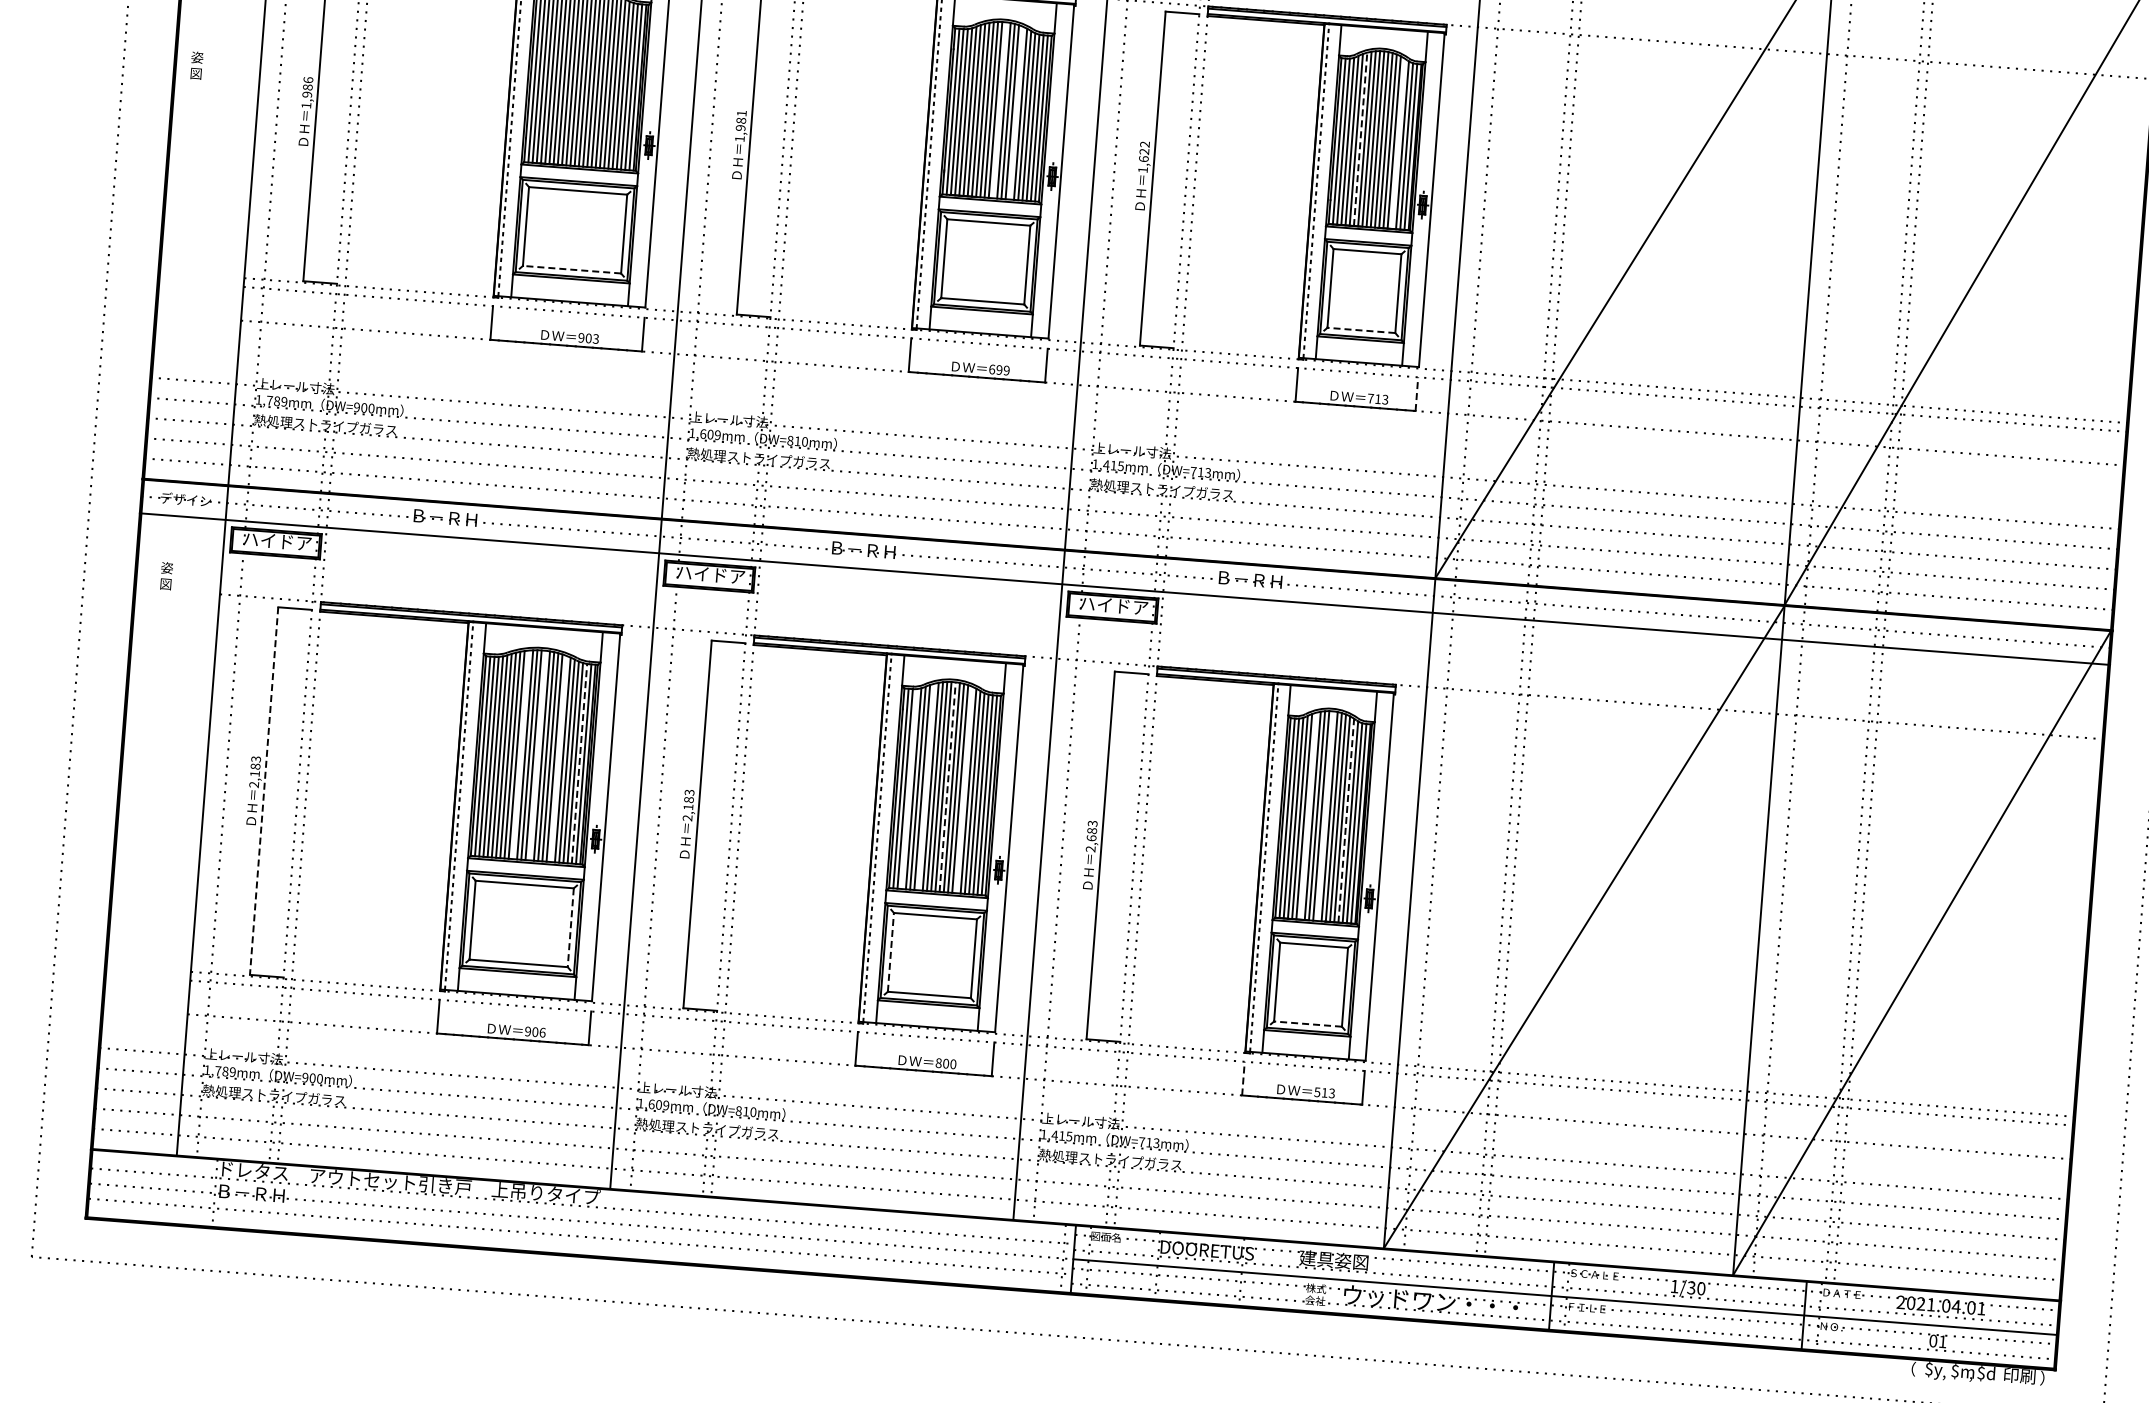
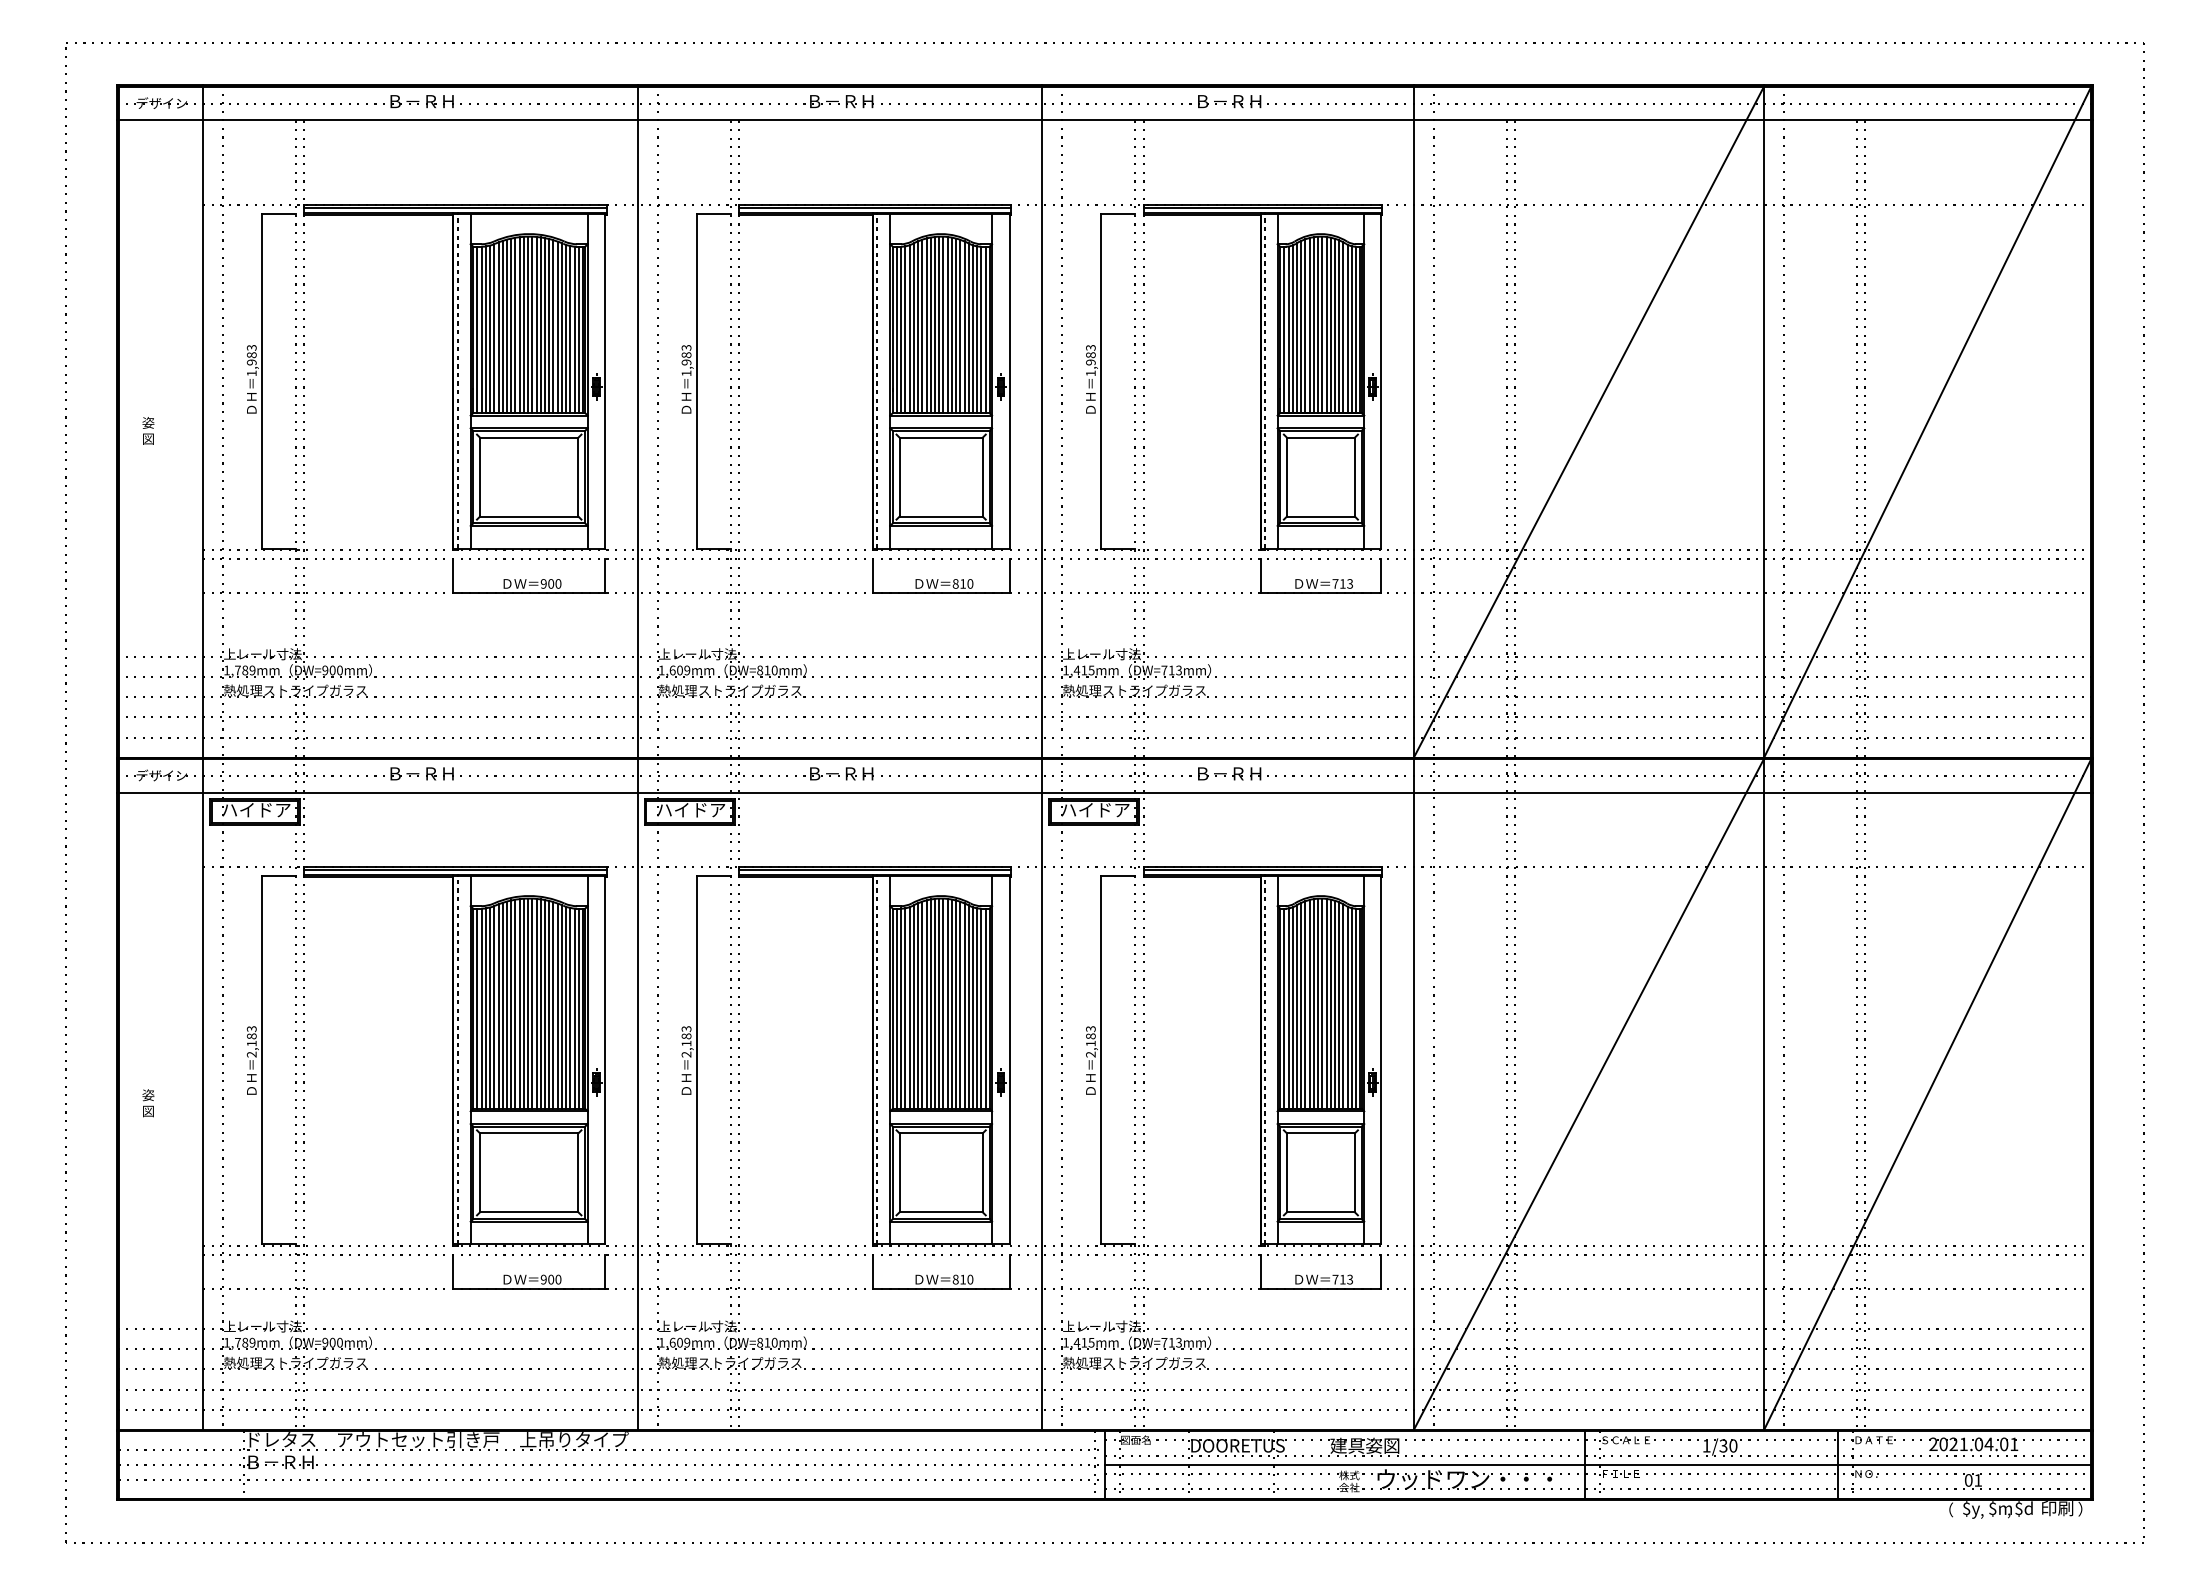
text: (196, 65) -> (148, 430), moved
text: (308, 79) -> (251, 347), 1,986 -> 1,983
line: (999, 109) -> (943, 324), added
text: (741, 113) -> (686, 347), 1,981 -> 1,983
line: (1016, 113) -> (960, 326), added
line: (1360, 139) -> (1305, 326), dashed -> solid
line: (1398, 143) -> (1343, 327), added
text: (1144, 151) -> (1090, 354), 1,622 -> 1,983
line: (571, 269) -> (528, 516), dashed -> solid
line: (1360, 330) -> (1320, 516), dashed -> solid
text: (596, 338) -> (558, 583), 903 -> 900
text: (998, 369) -> (962, 583), 699 -> 810
line: (1417, 393) -> (1381, 575), dashed -> solid
text: (166, 576) -> (148, 1103), moved
line: (521, 754) -> (515, 1003), added
line: (537, 755) -> (532, 1003), added
line: (558, 758) -> (553, 1005), added
line: (579, 763) -> (574, 1008), dashed -> solid
line: (926, 786) -> (922, 1004), added
line: (947, 786) -> (943, 1003), dashed -> solid
line: (909, 788) -> (905, 1008), added
line: (964, 789) -> (960, 1004), added
line: (264, 791) -> (262, 1060), dashed -> solid
line: (1308, 815) -> (1305, 1004), added
line: (1325, 815) -> (1322, 1003), added
line: (1346, 820) -> (1343, 1006), dashed -> solid
text: (1091, 838) -> (1090, 1043), 2,683 -> 2,183
line: (570, 927) -> (578, 1172), dashed -> solid
line: (890, 952) -> (899, 1172), dashed -> solid
line: (1307, 1024) -> (1320, 1212), dashed -> solid
text: (542, 1032) -> (558, 1279), 906 -> 900
text: (946, 1063) -> (963, 1279), 800 -> 810
line: (1243, 1078) -> (1260, 1271), dashed -> solid
text: (1317, 1092) -> (1335, 1279), 513 -> 713

